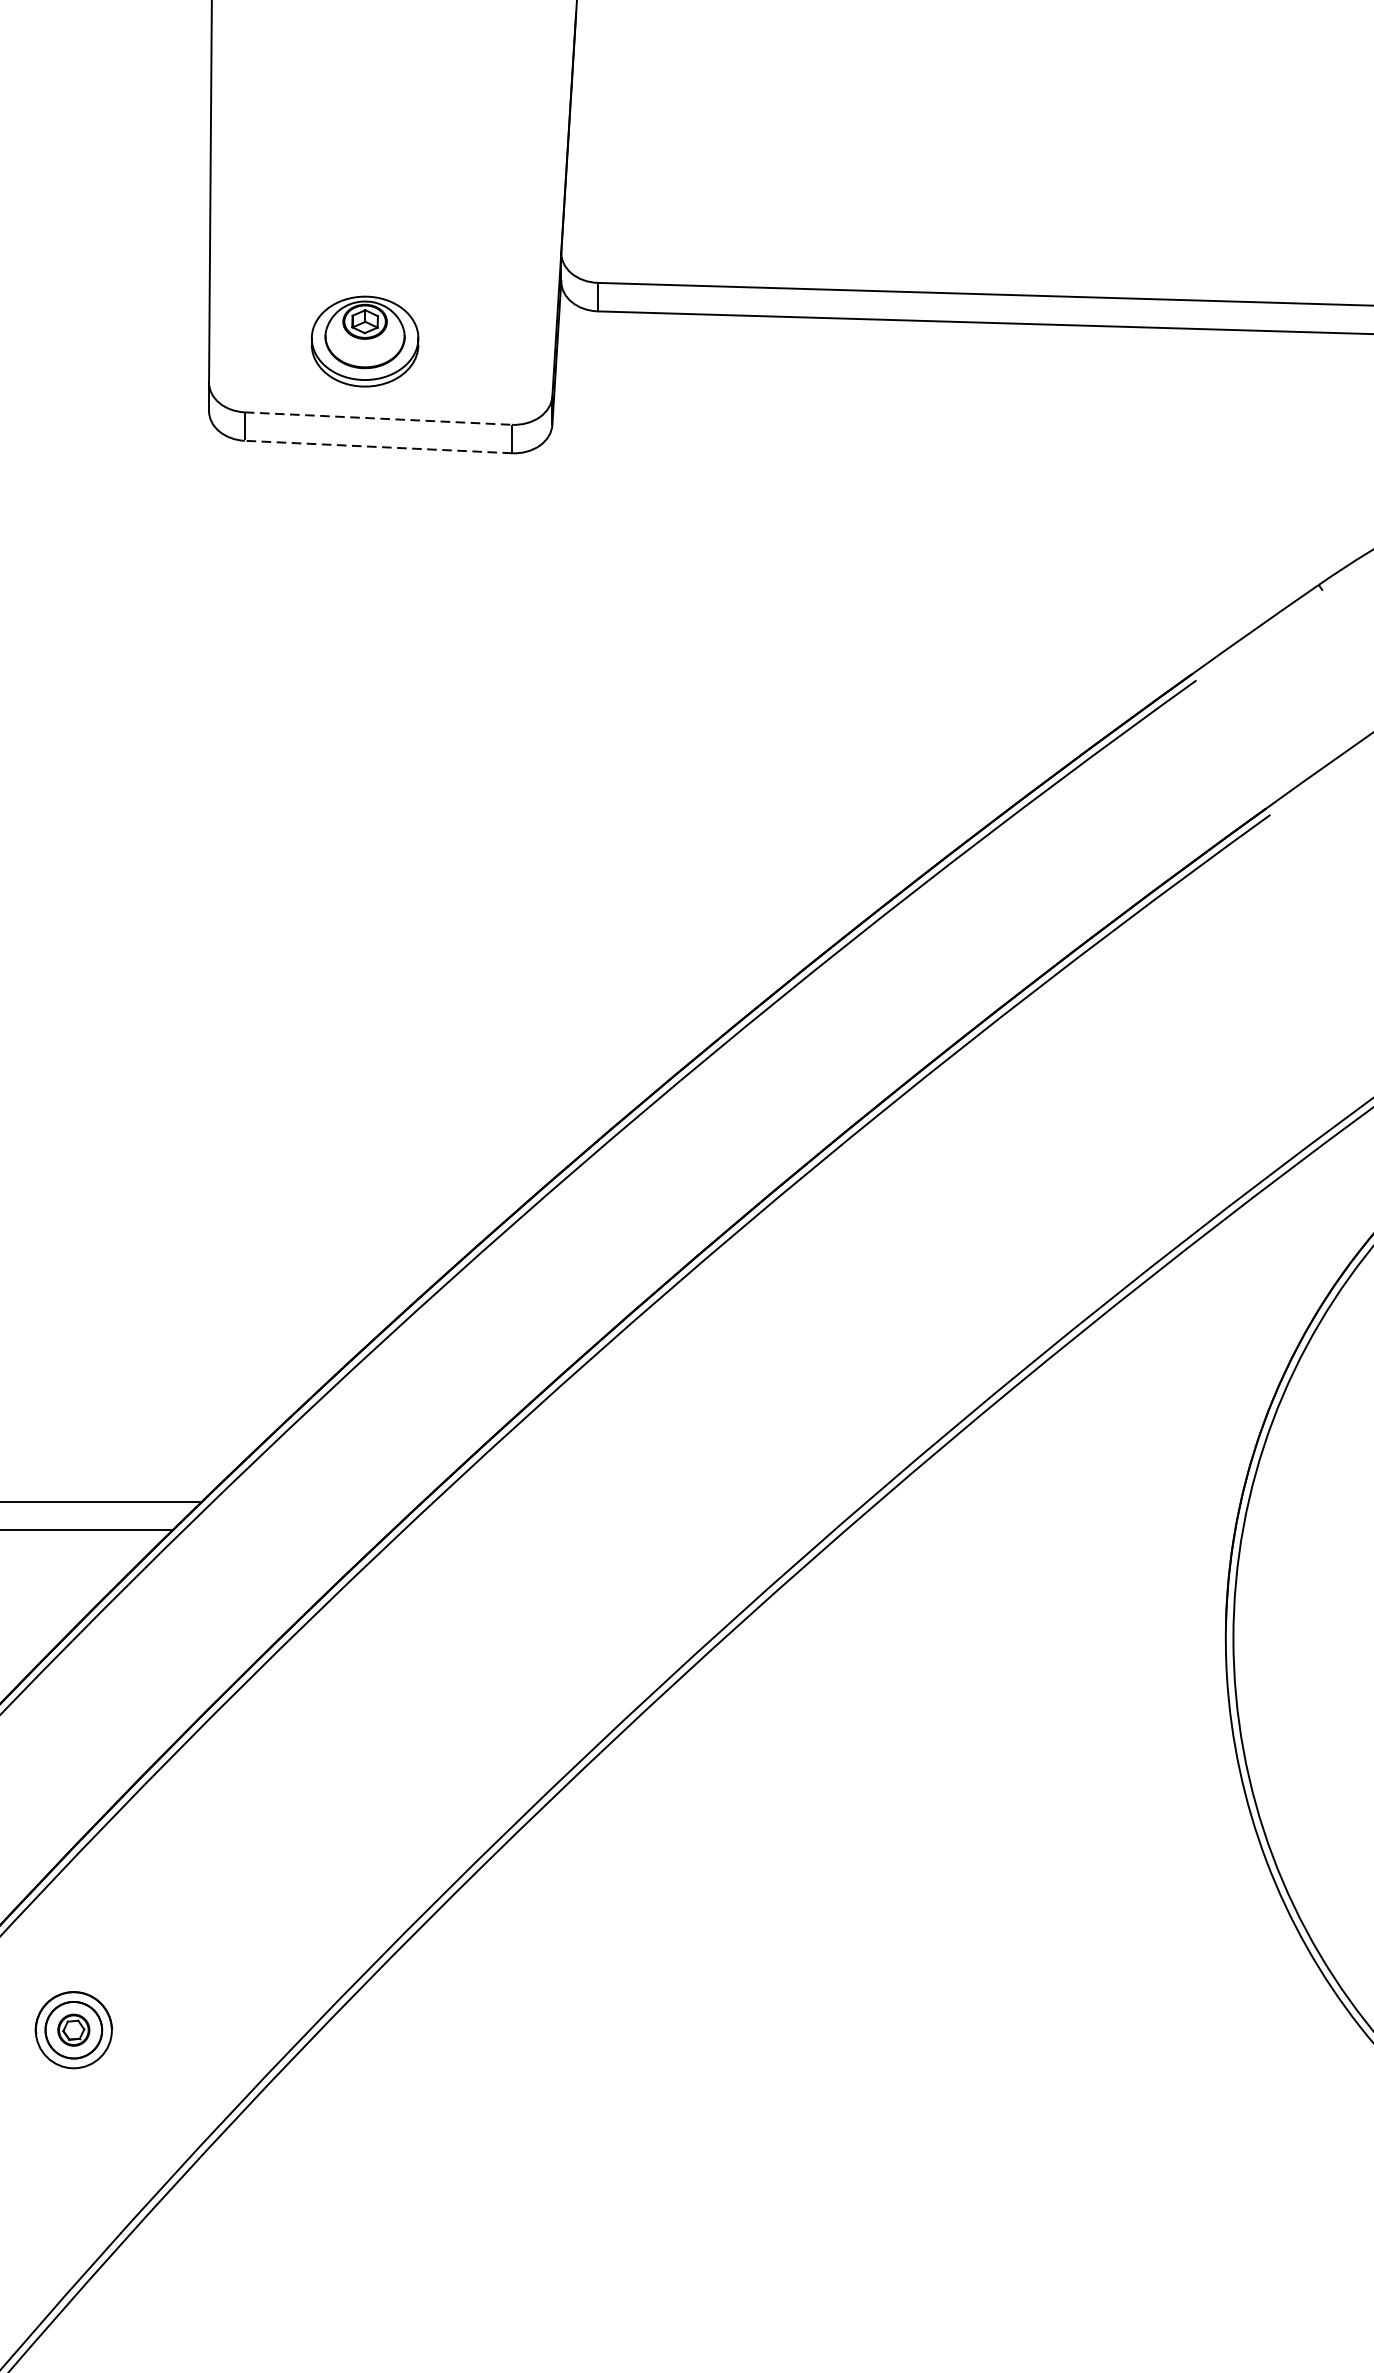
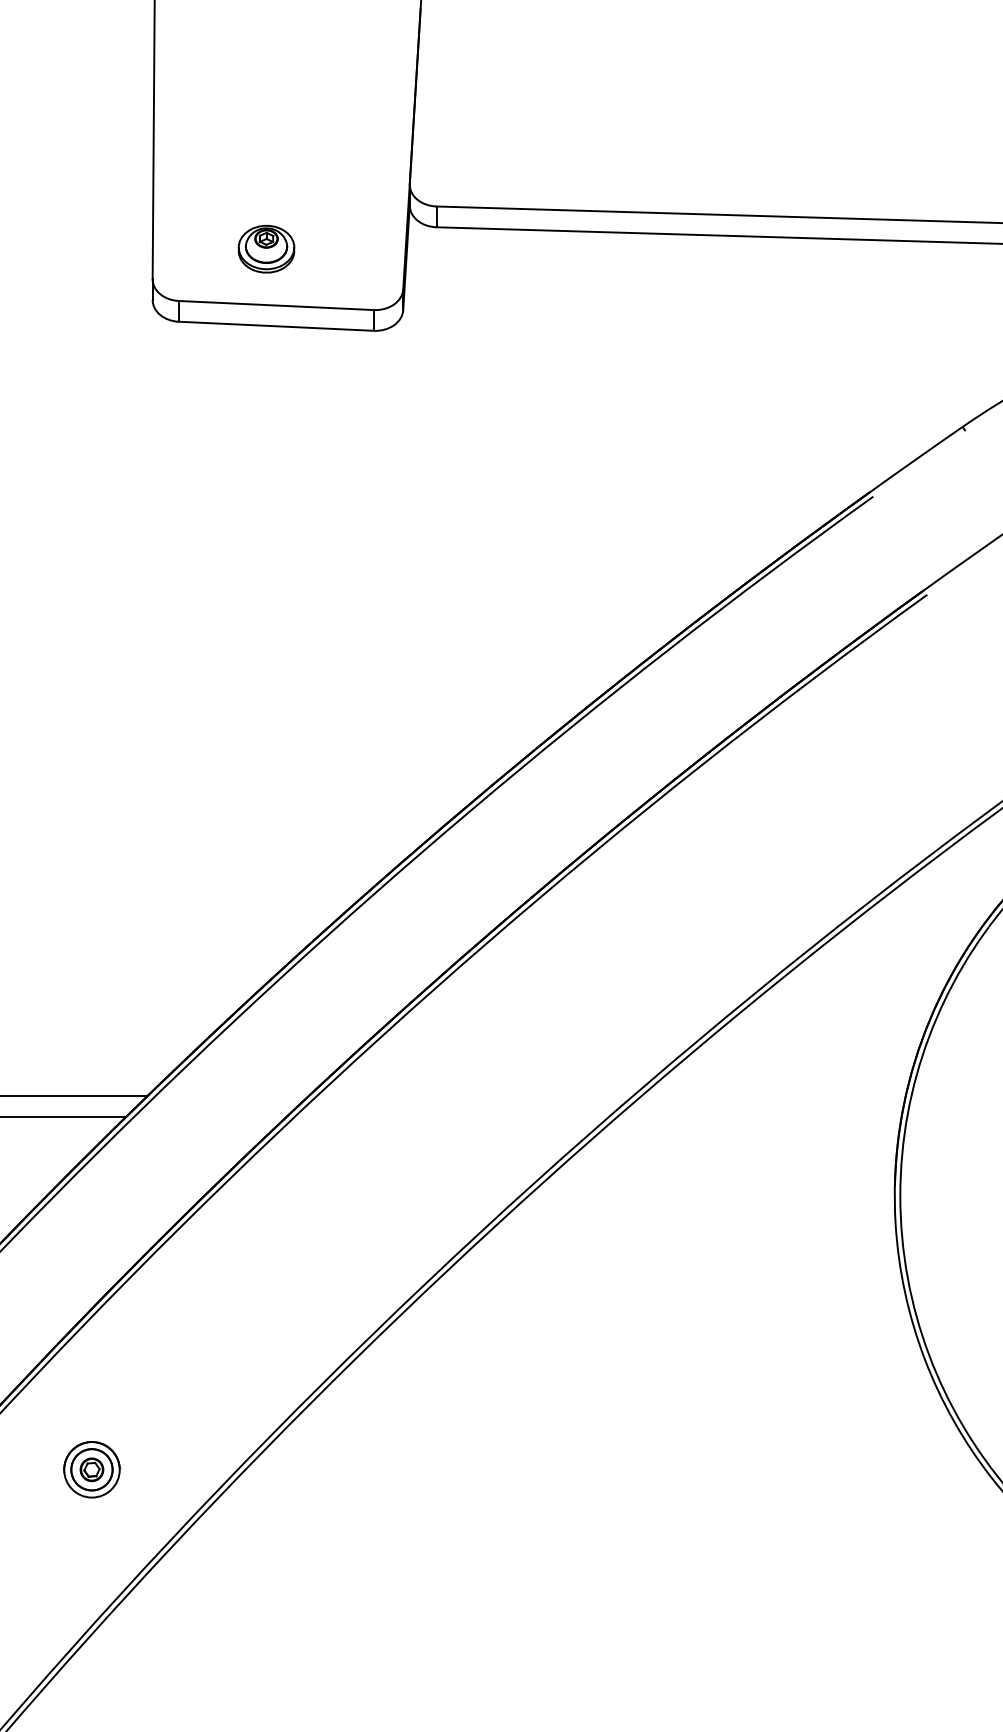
part: (365, 340) -> (266, 248), size x0.71
line: (378, 418) -> (276, 305), dashed -> solid
line: (378, 447) -> (276, 326), dashed -> solid
part: (74, 2029) -> (92, 1469), moved

